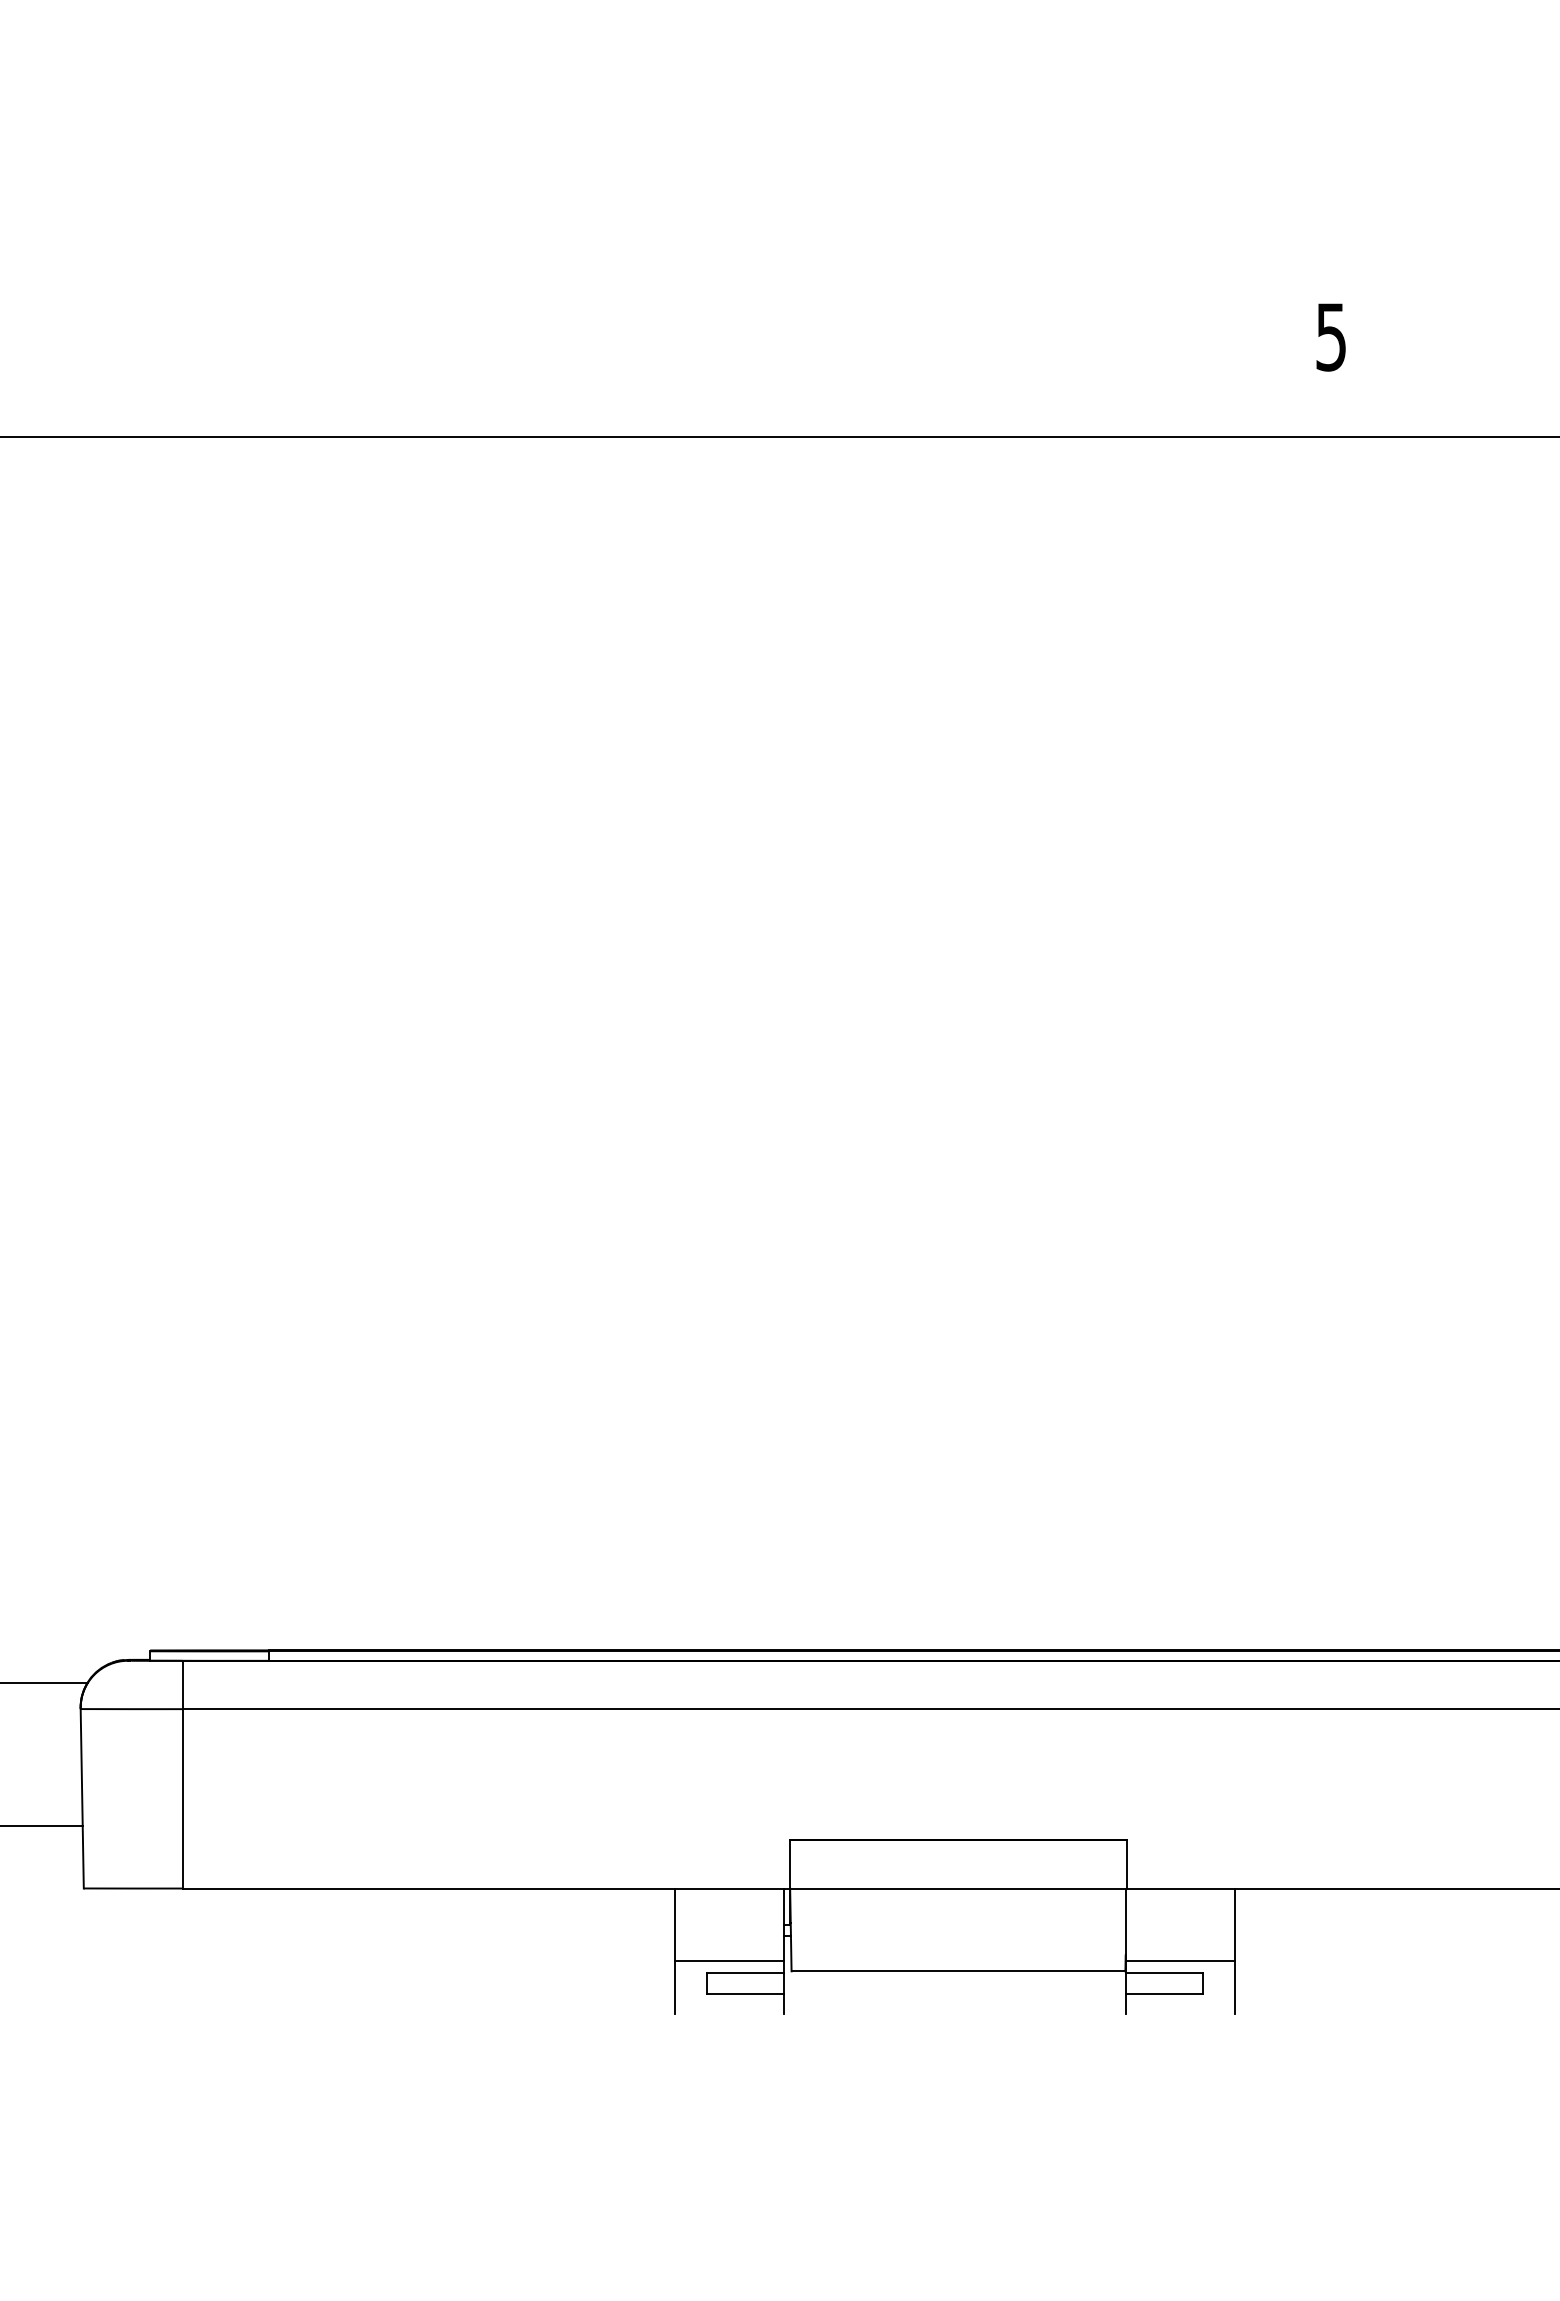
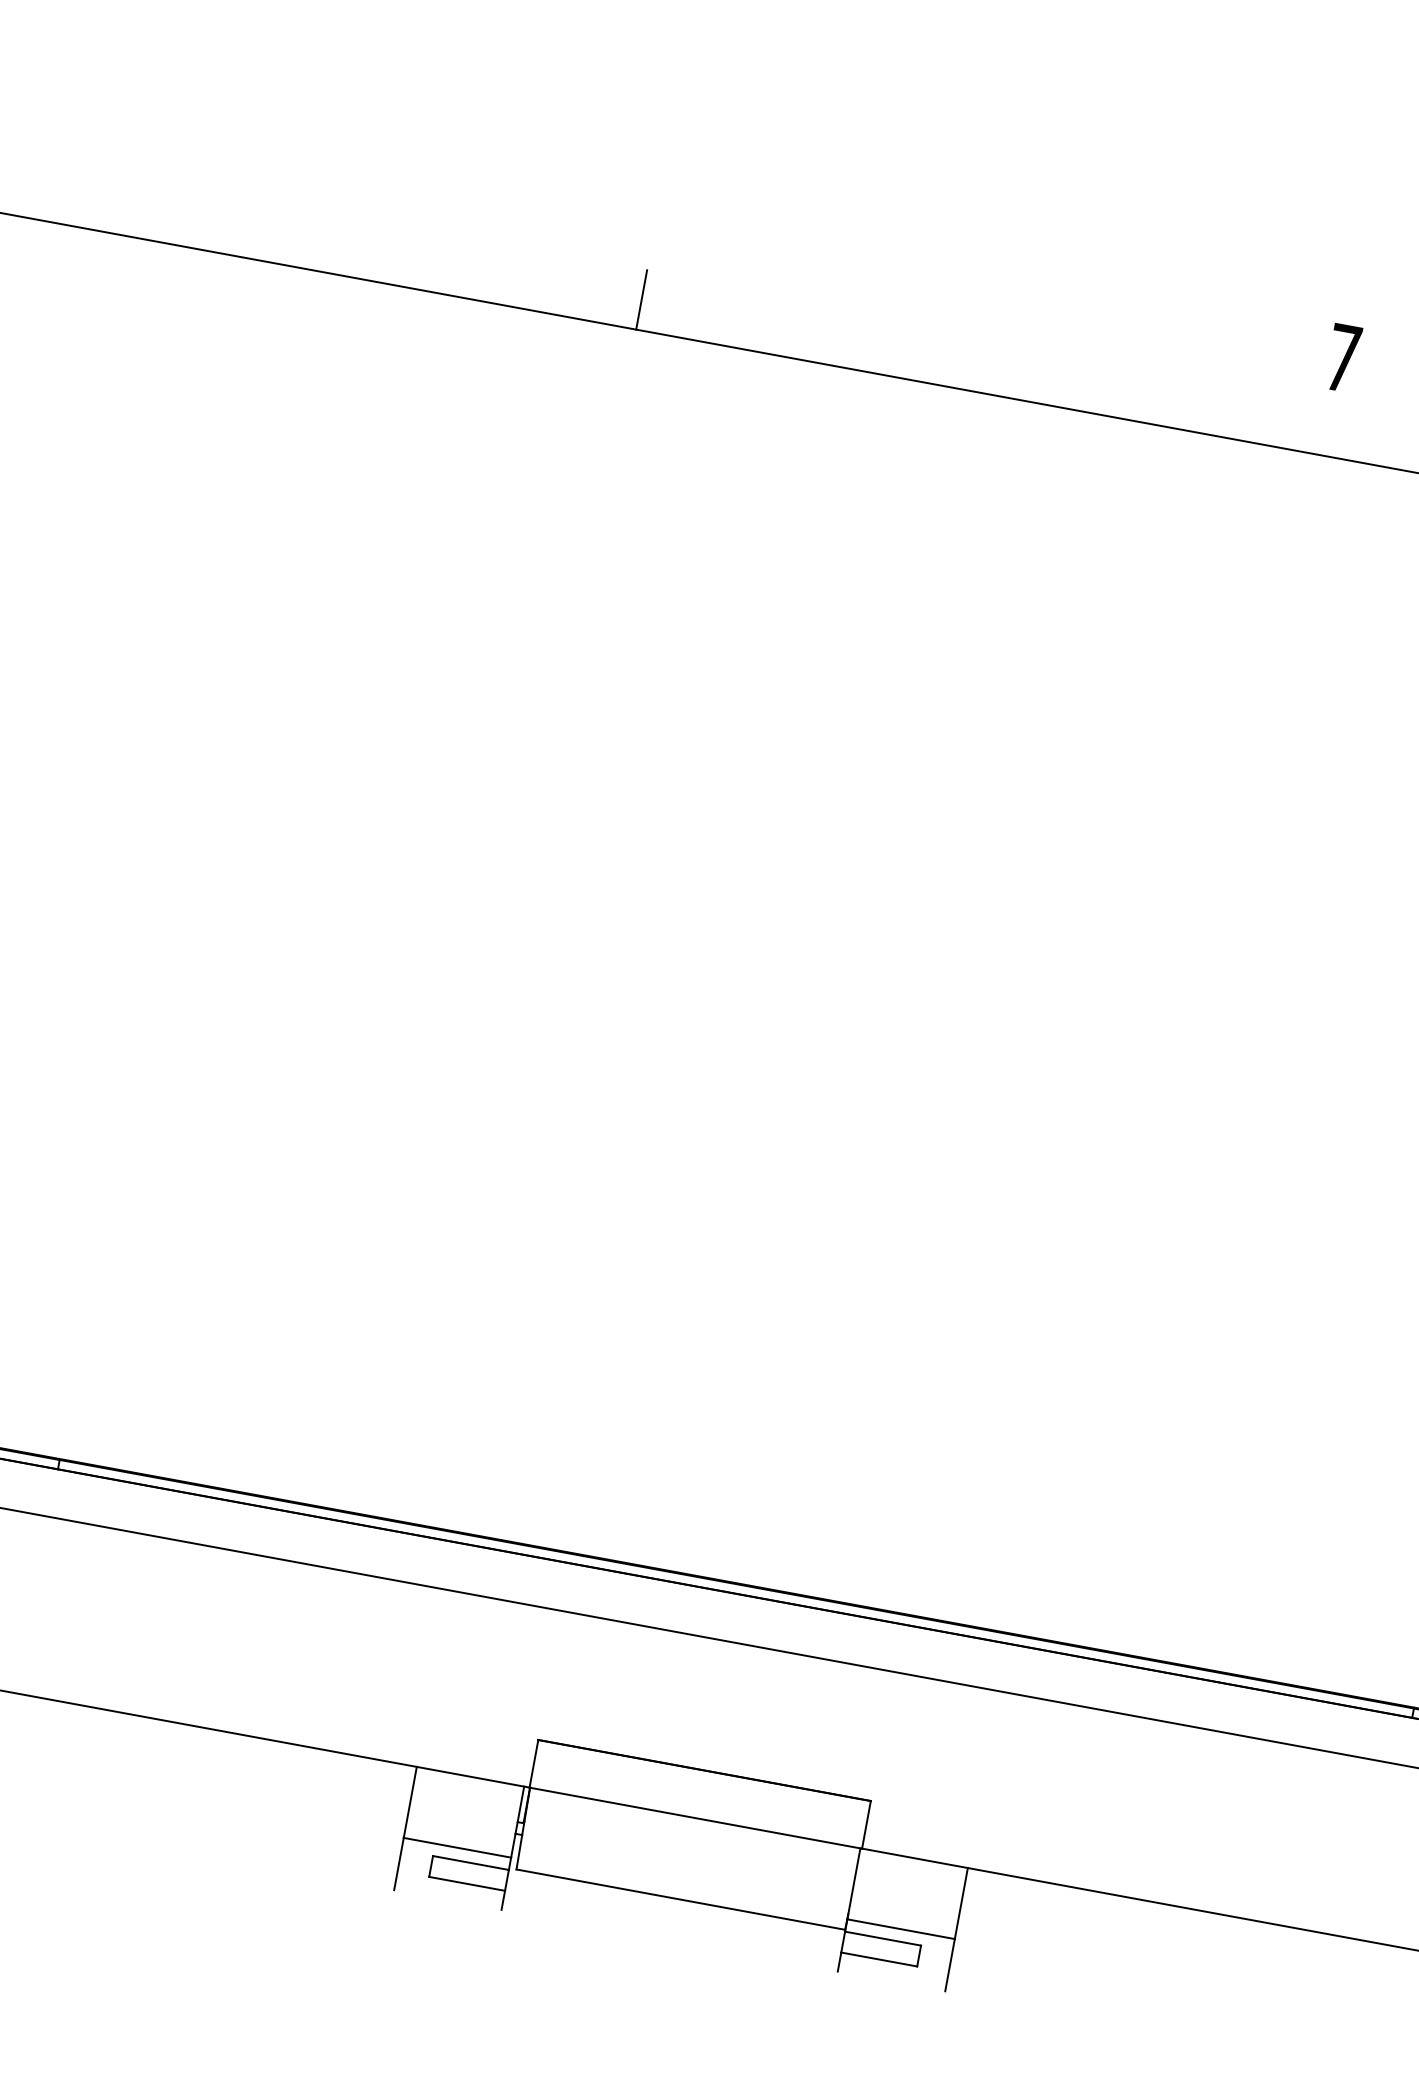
text: (1330, 337) -> (1342, 358), 5 -> 7
line: (631, 406) -> (641, 300), added

